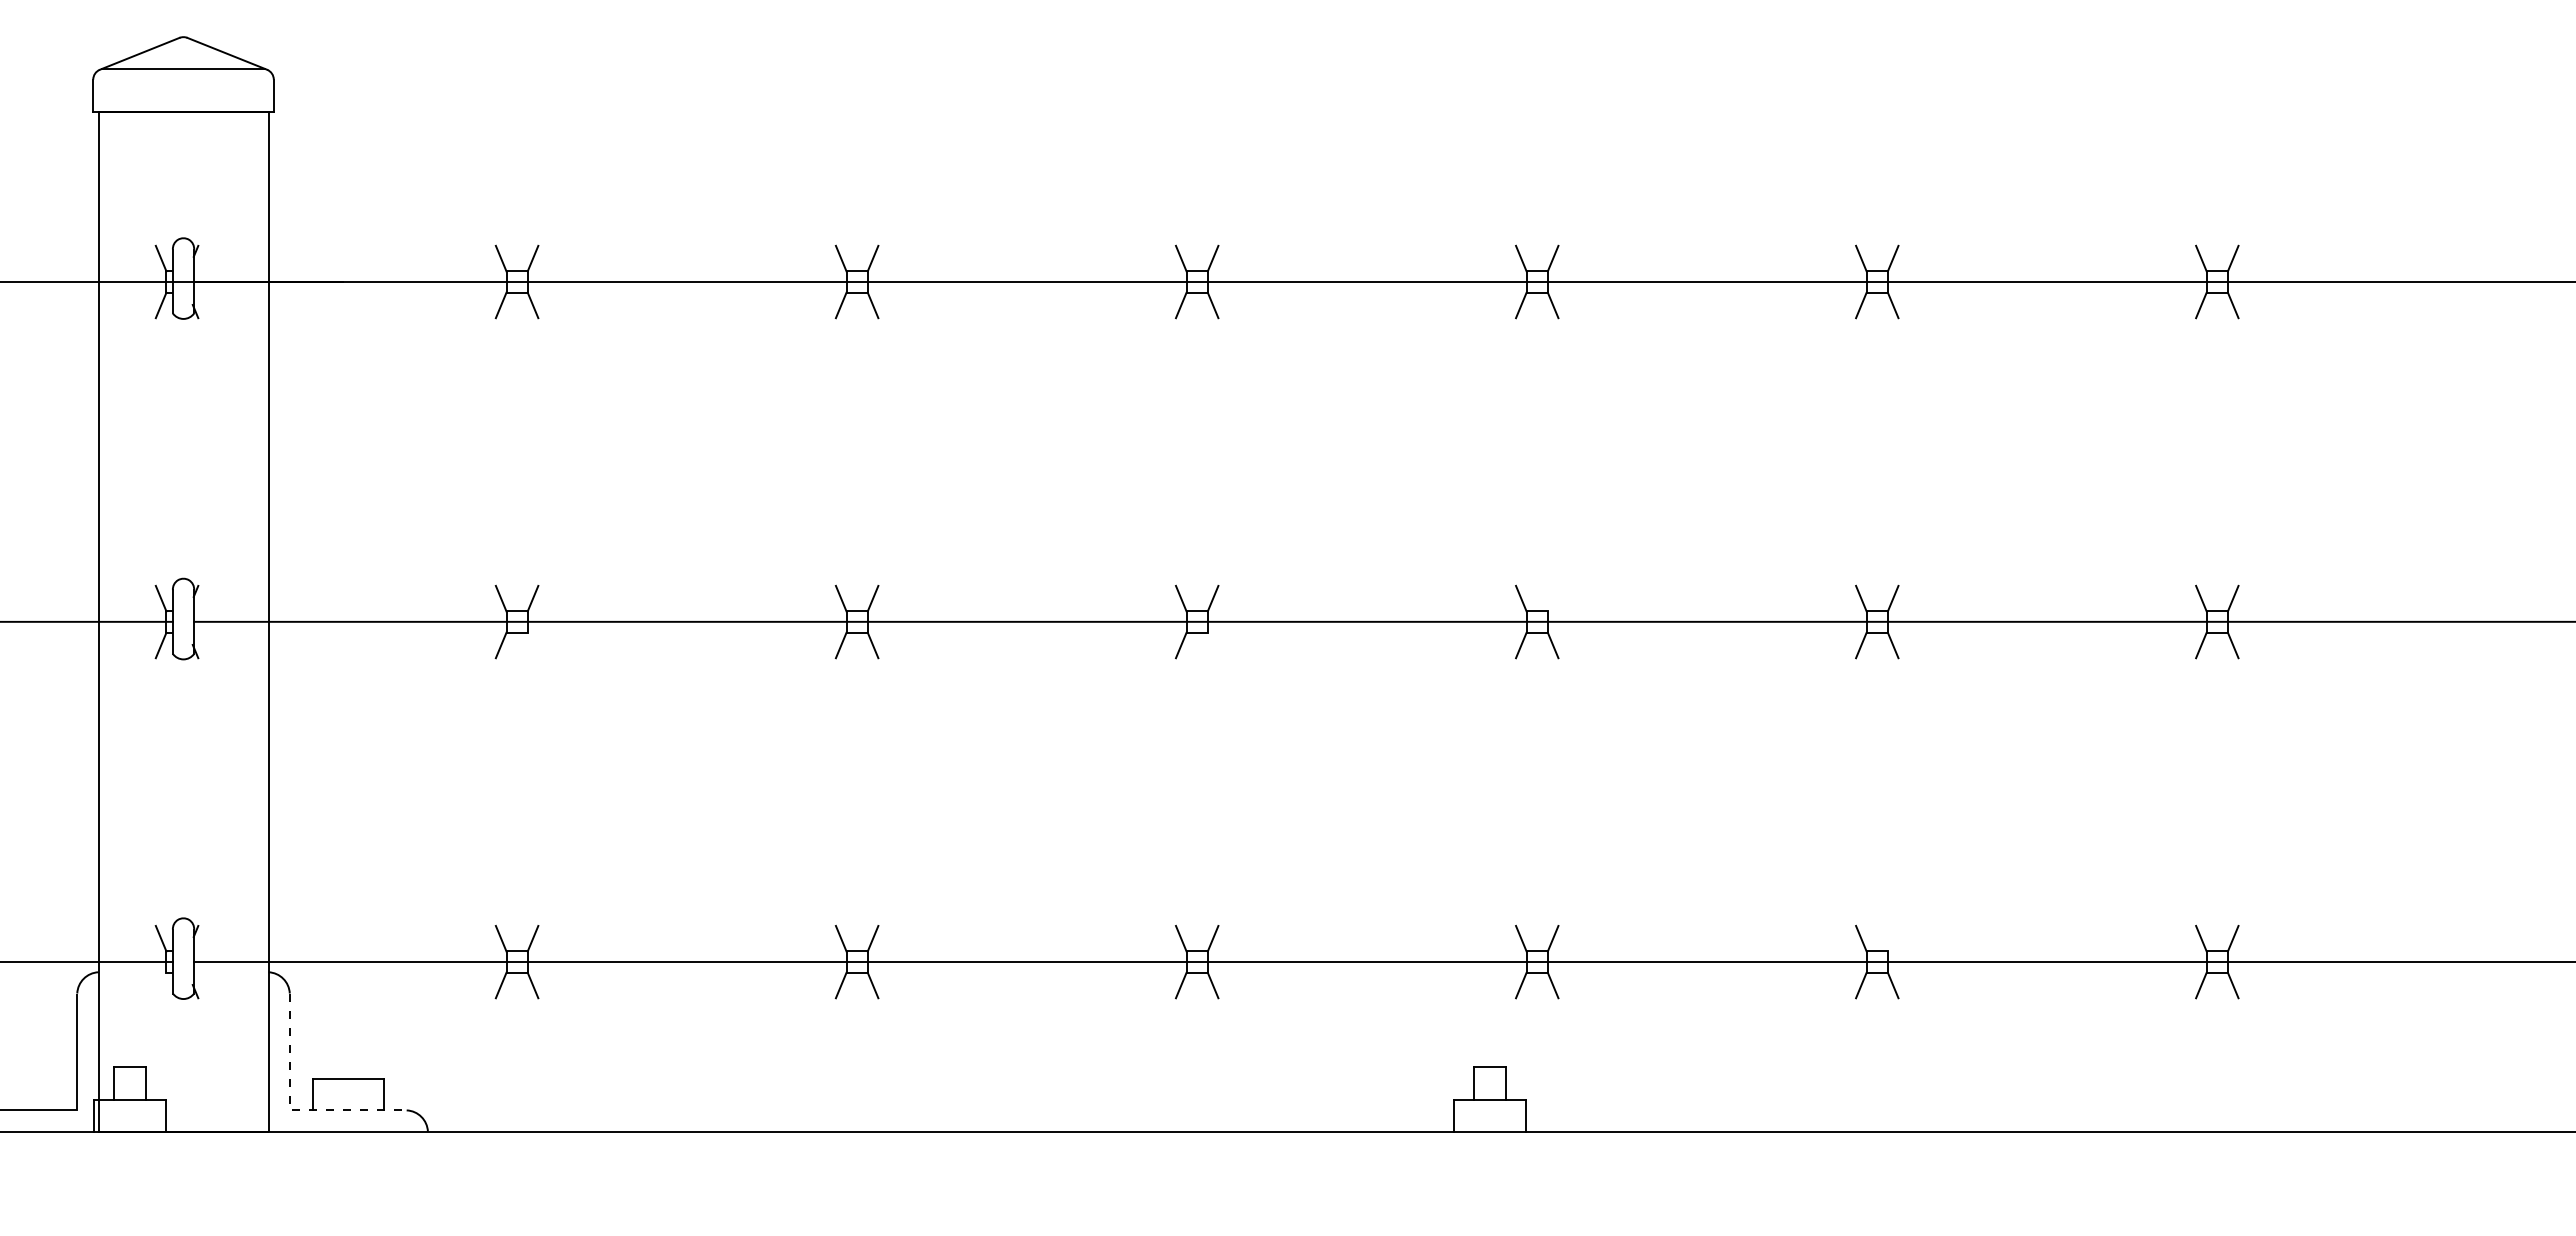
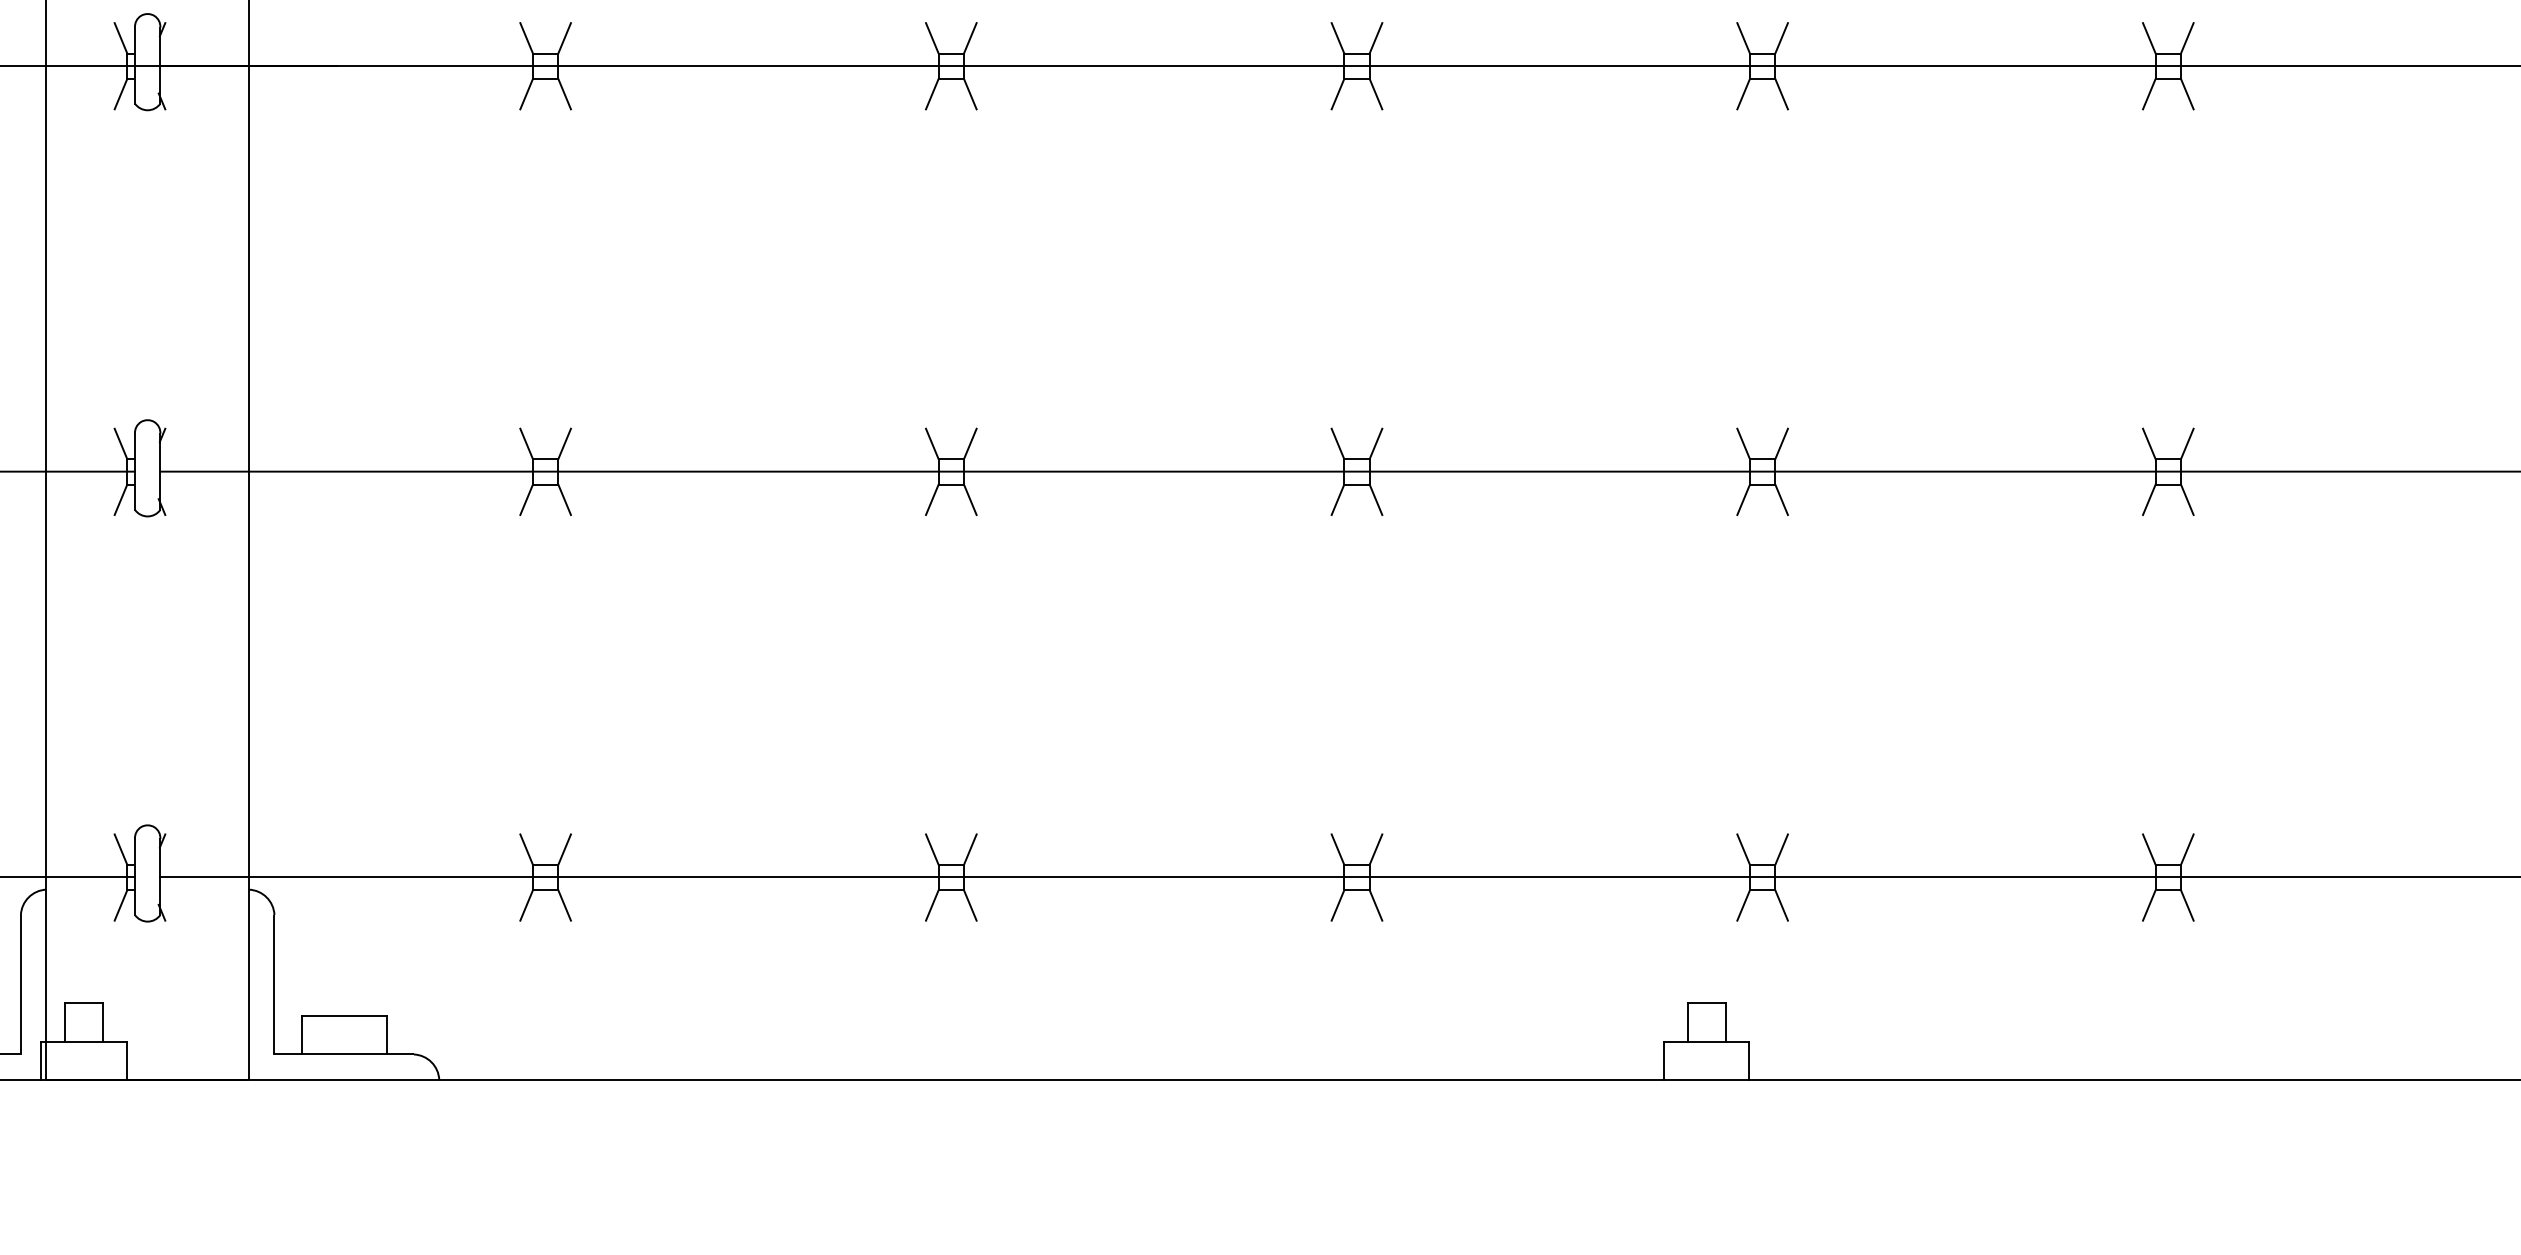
line: (1552, 598) -> (1780, 443), added
line: (532, 645) -> (564, 499), added
line: (1212, 645) -> (1375, 499), added
line: (1892, 938) -> (2186, 849), added
line: (160, 985) -> (120, 905), added
line: (289, 1110) -> (274, 1054), dashed -> solid

